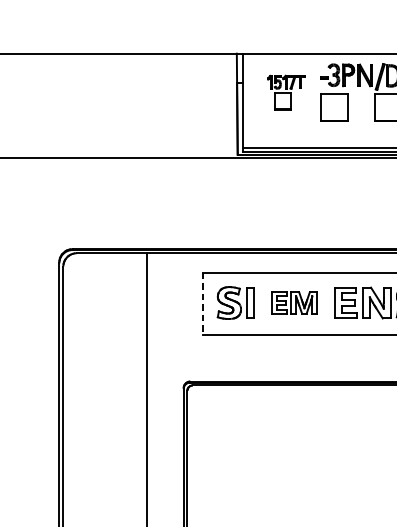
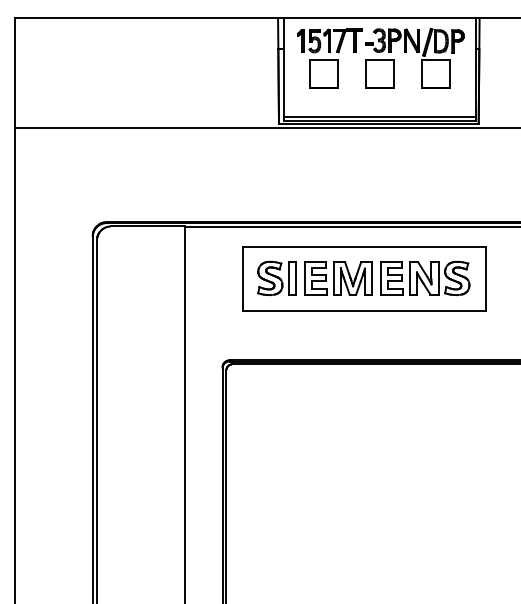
part: (286, 92) -> (329, 58), size x1.67
part: (294, 303) -> (338, 278), size x1.43
line: (202, 304) -> (242, 279), dashed -> solid

